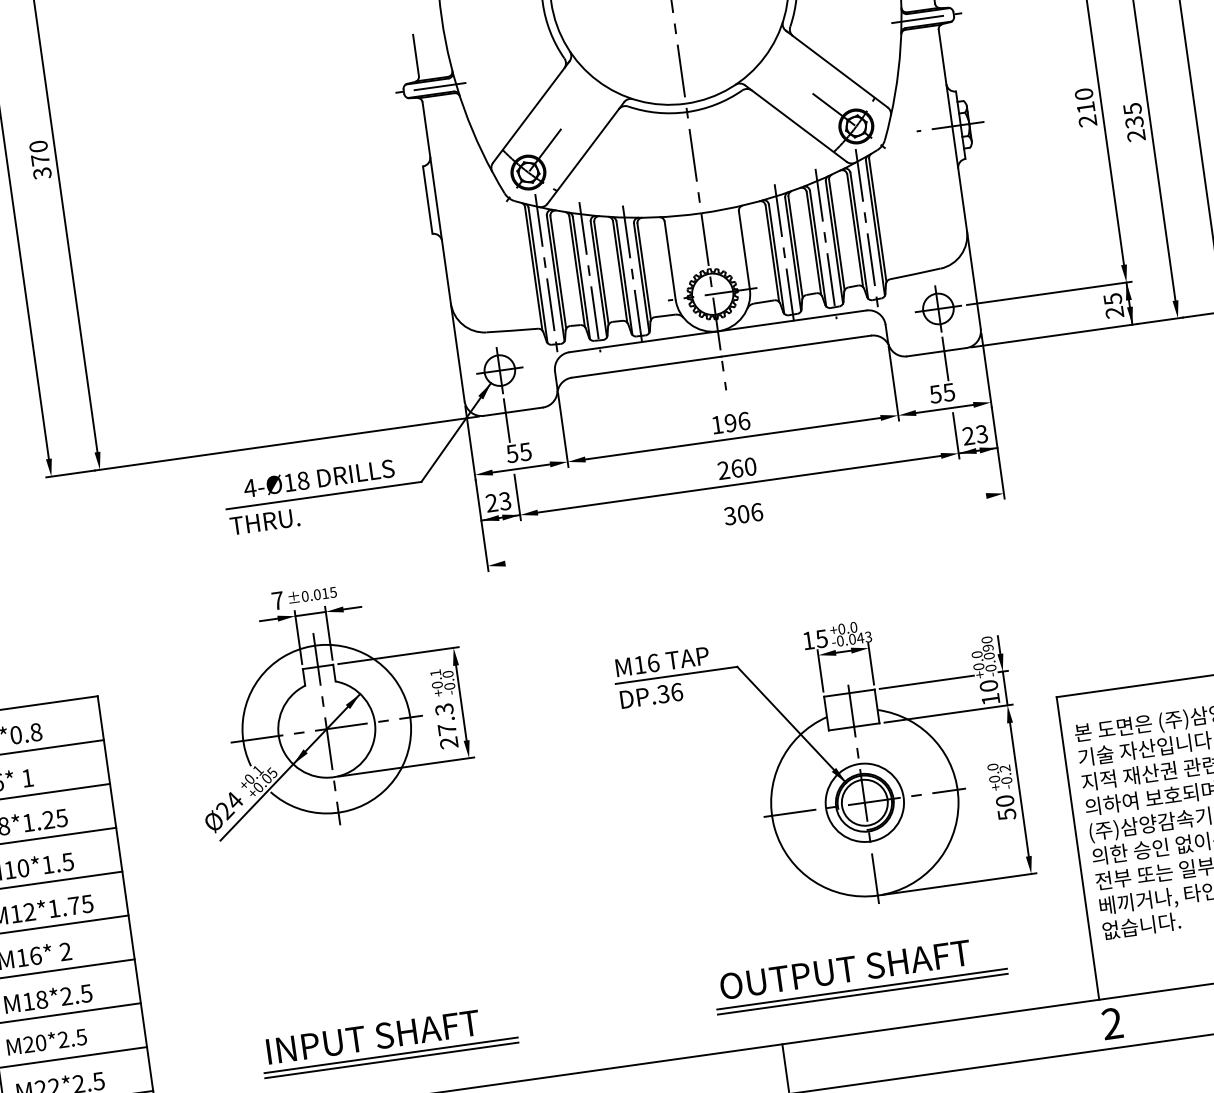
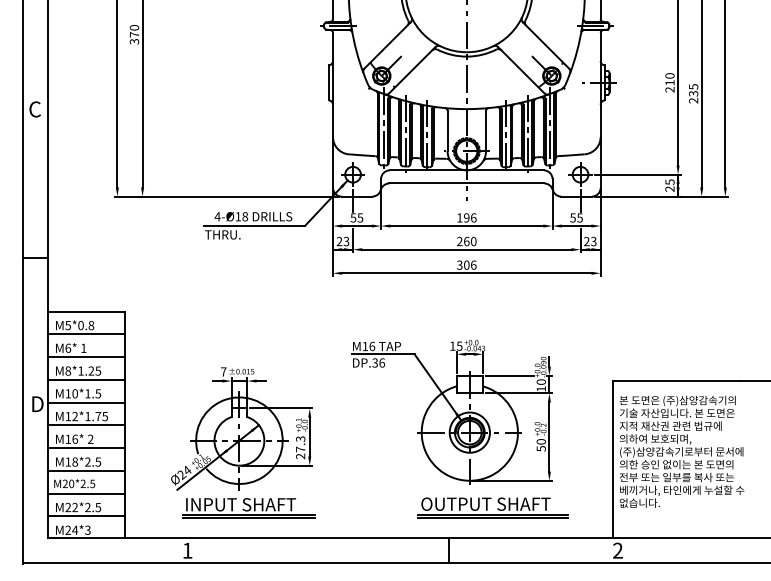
line: (745, 530) -> (466, 273), added
part: (327, 705) -> (241, 428), moved
part: (823, 766) -> (451, 411), moved

